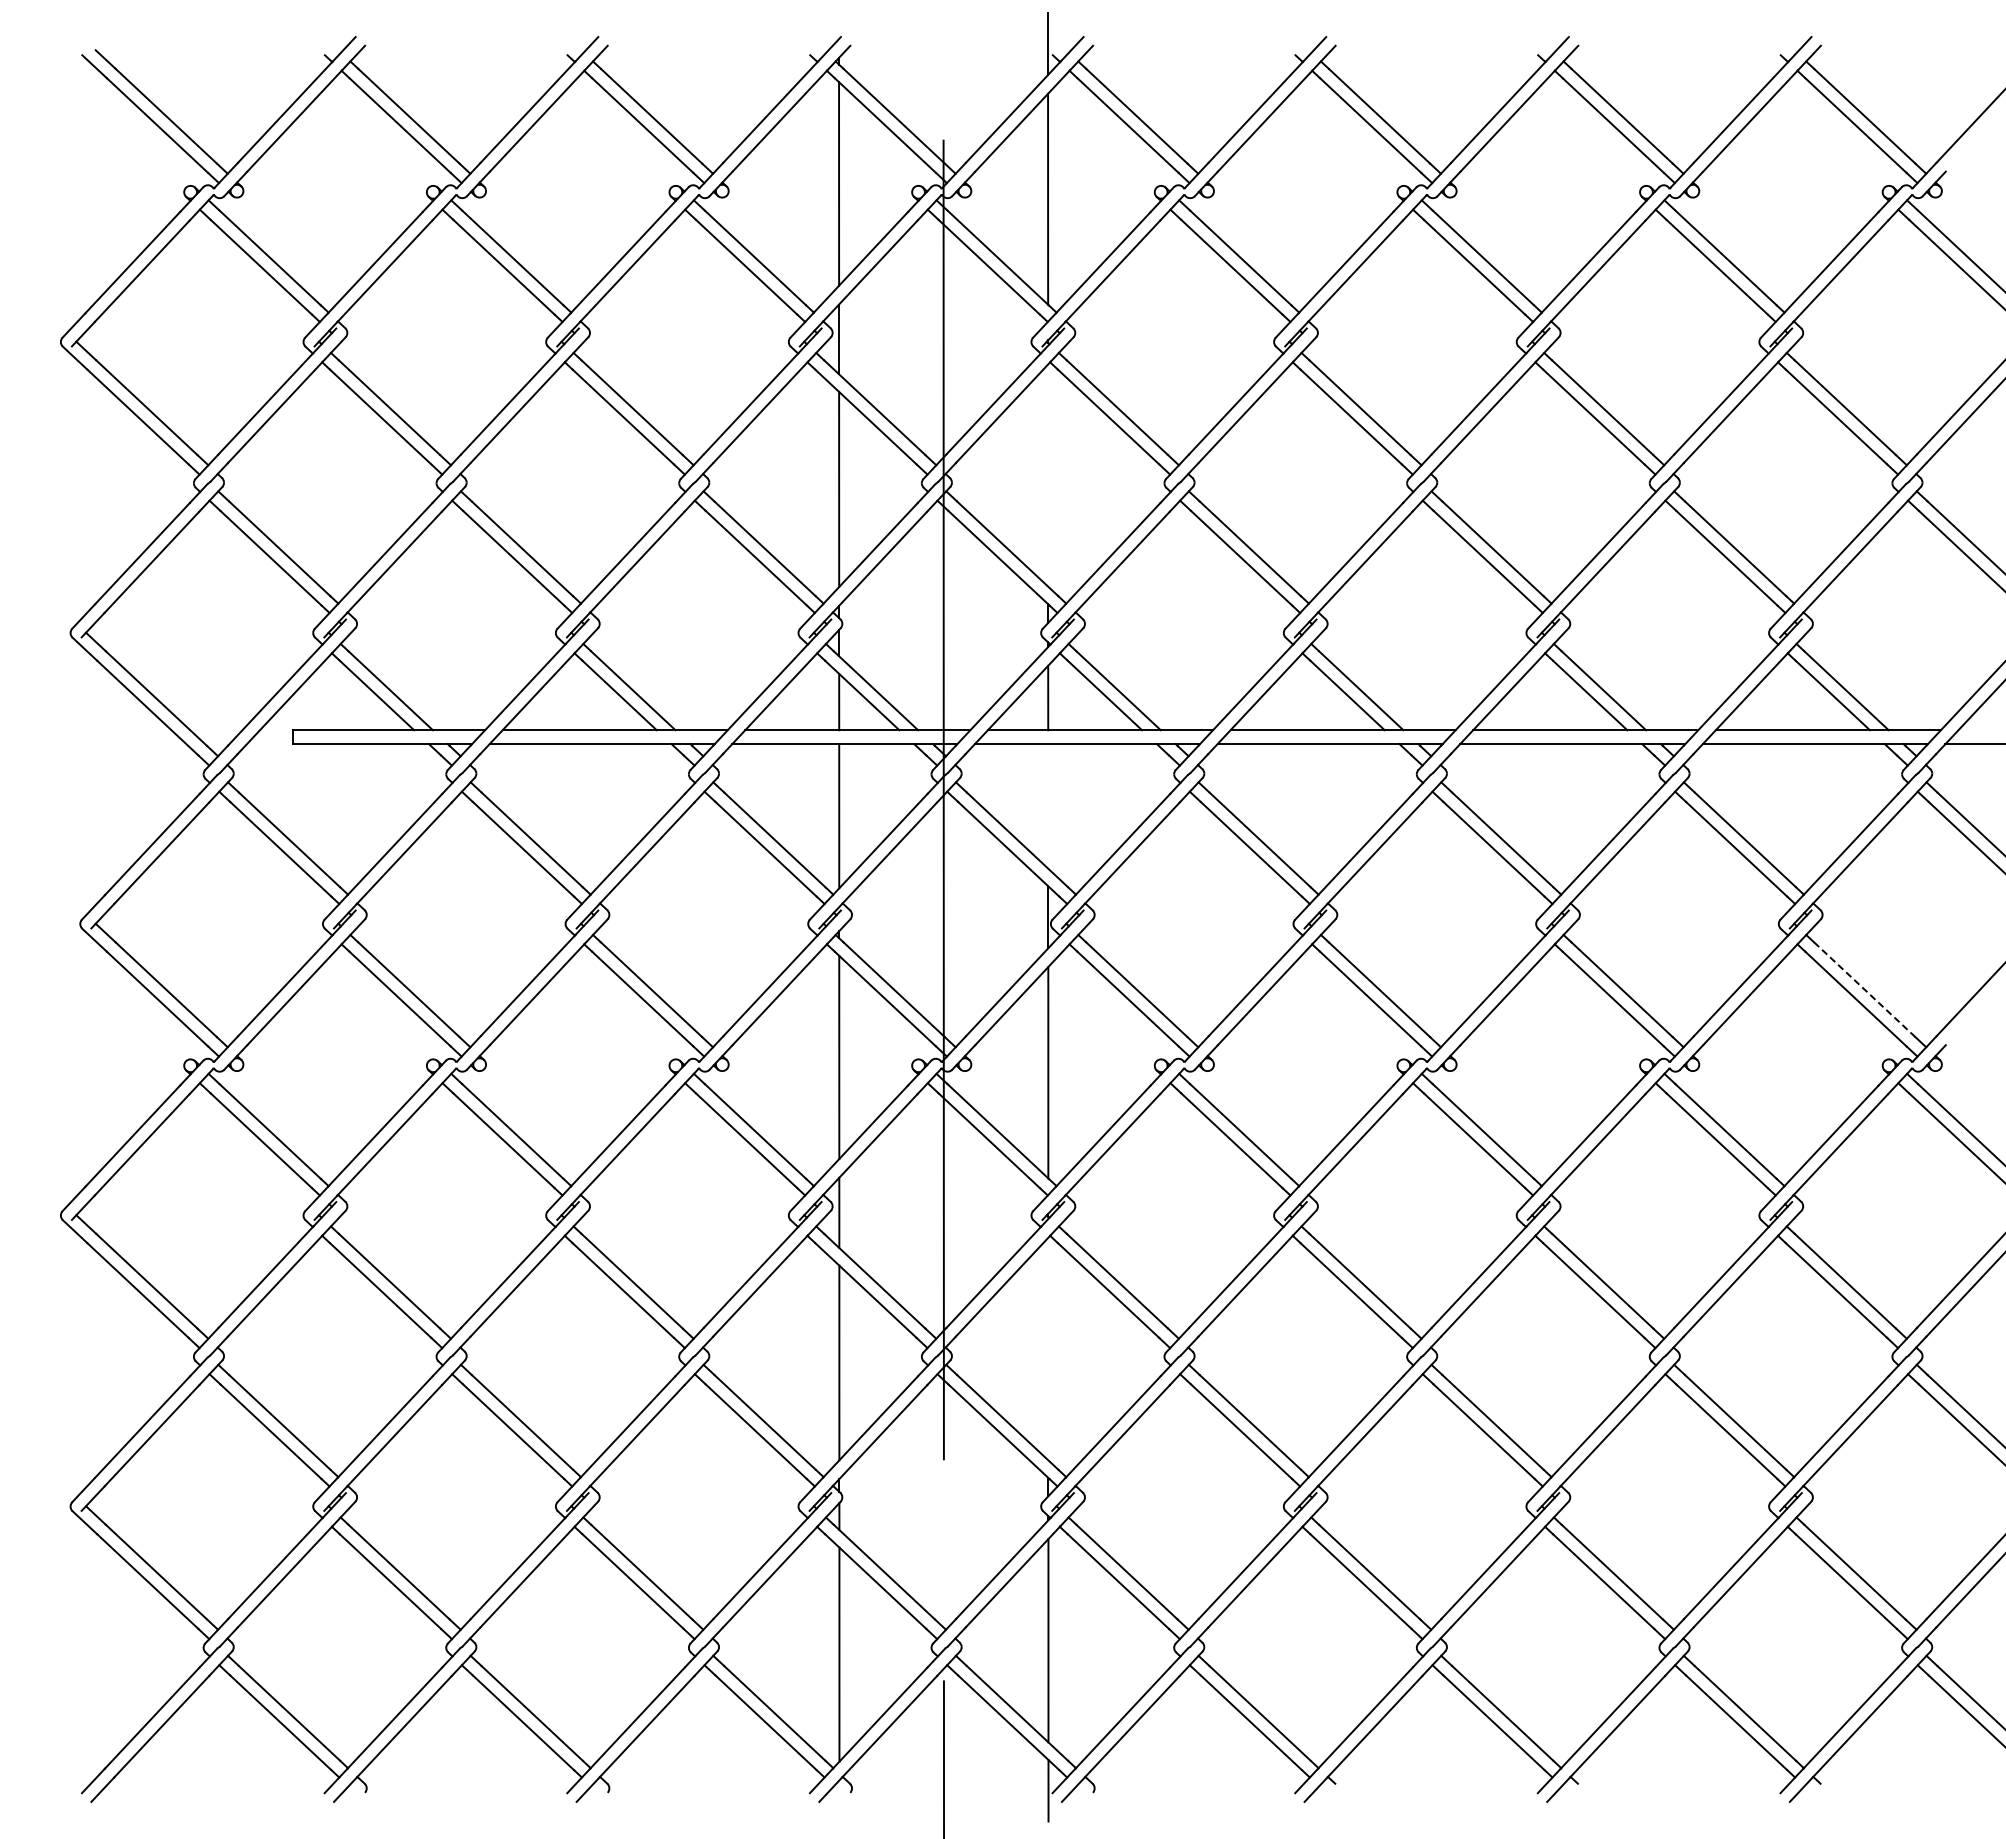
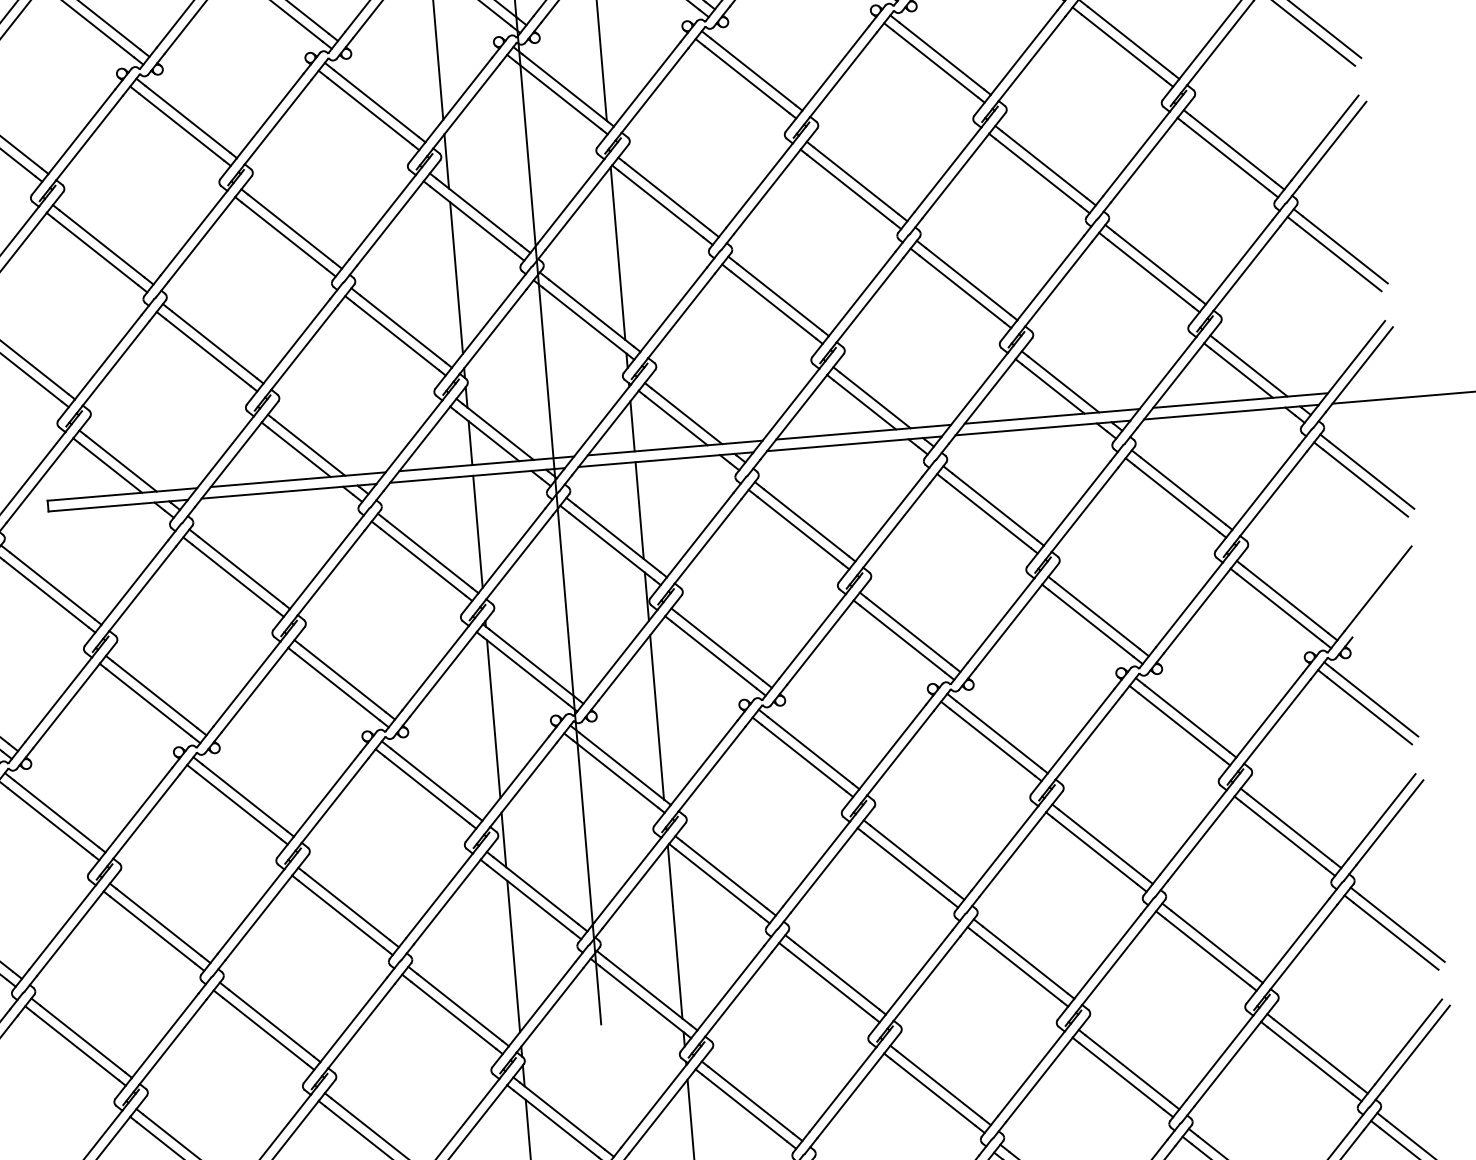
line: (1048, 475) -> (618, 253), added
line: (1048, 806) -> (639, 510), added
line: (1865, 990) -> (1286, 600), dashed -> solid
line: (1048, 1348) -> (675, 931), added

